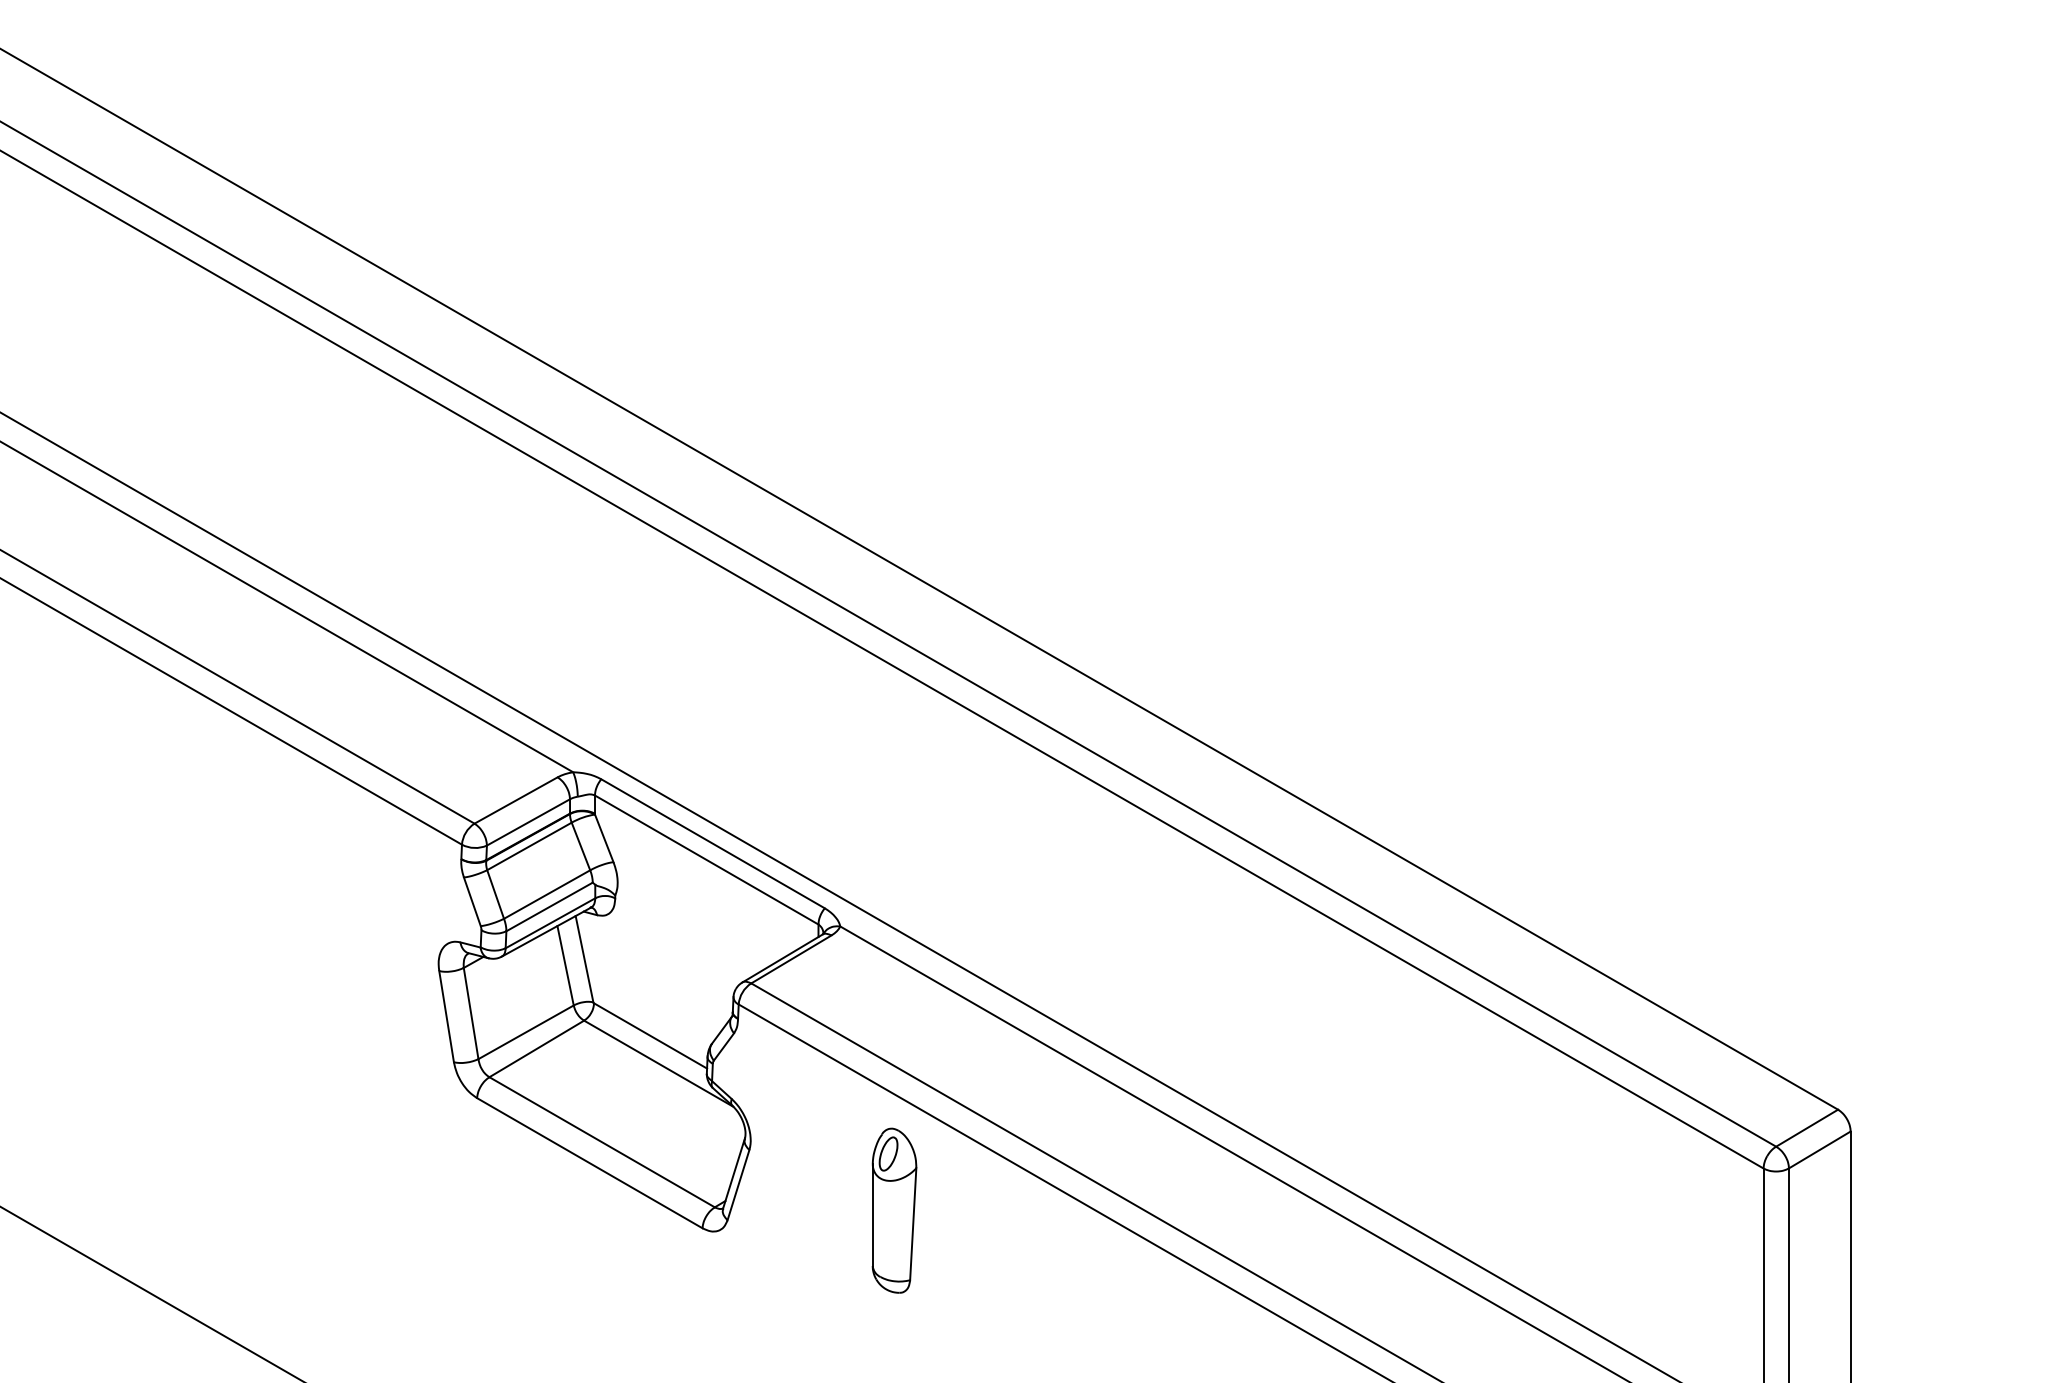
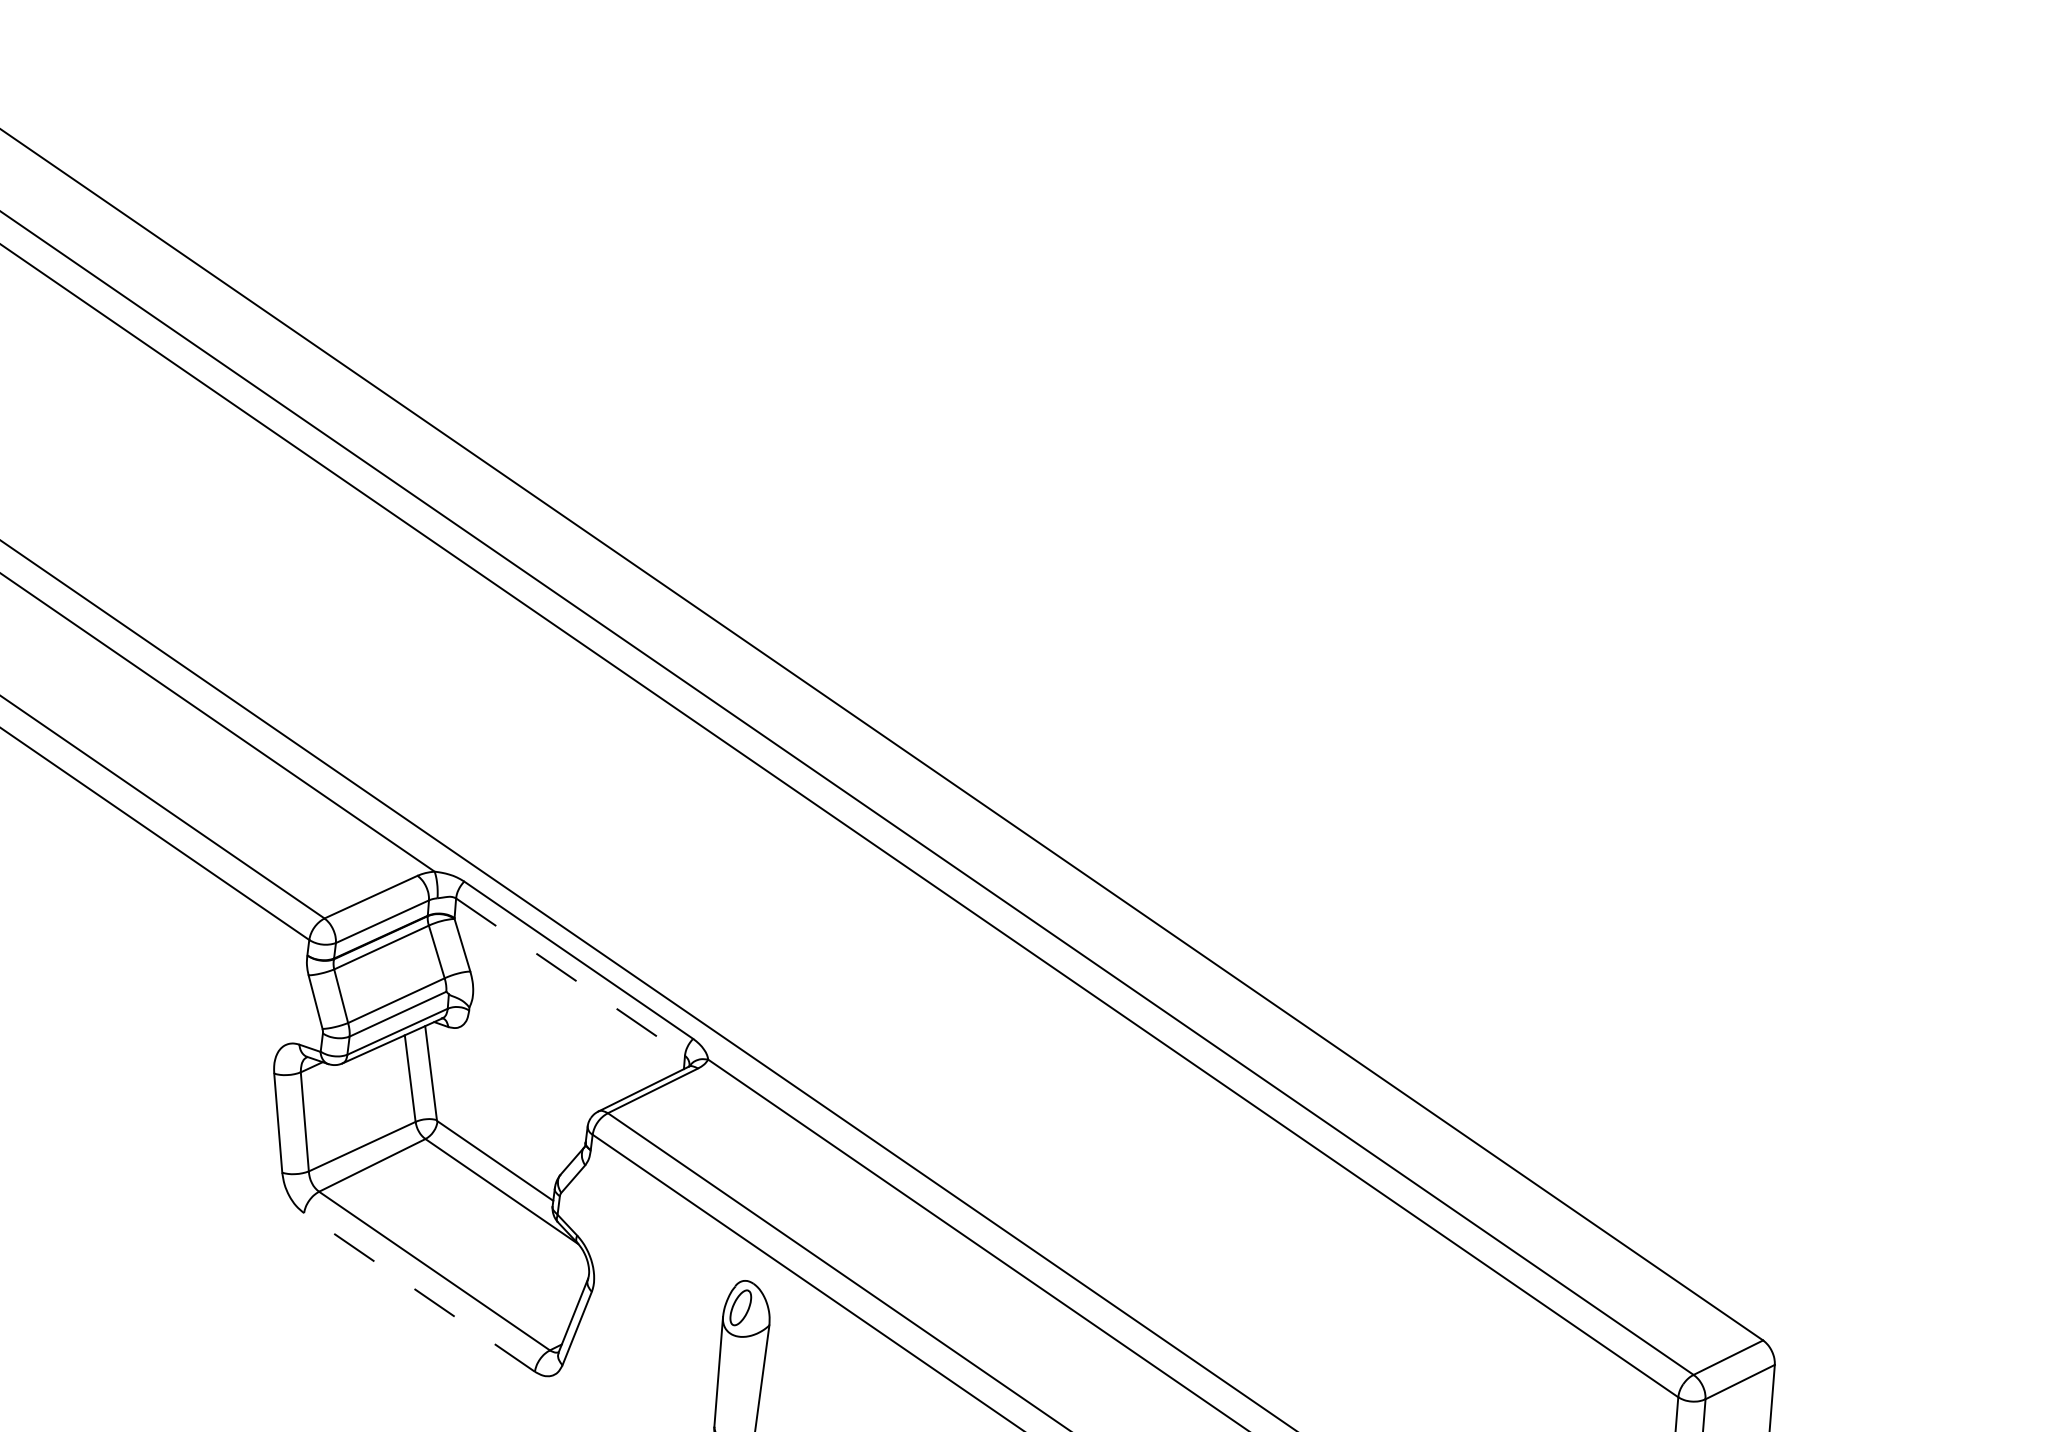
line: (707, 860) -> (571, 977), solid -> dashed
line: (589, 1162) -> (419, 1291), solid -> dashed

